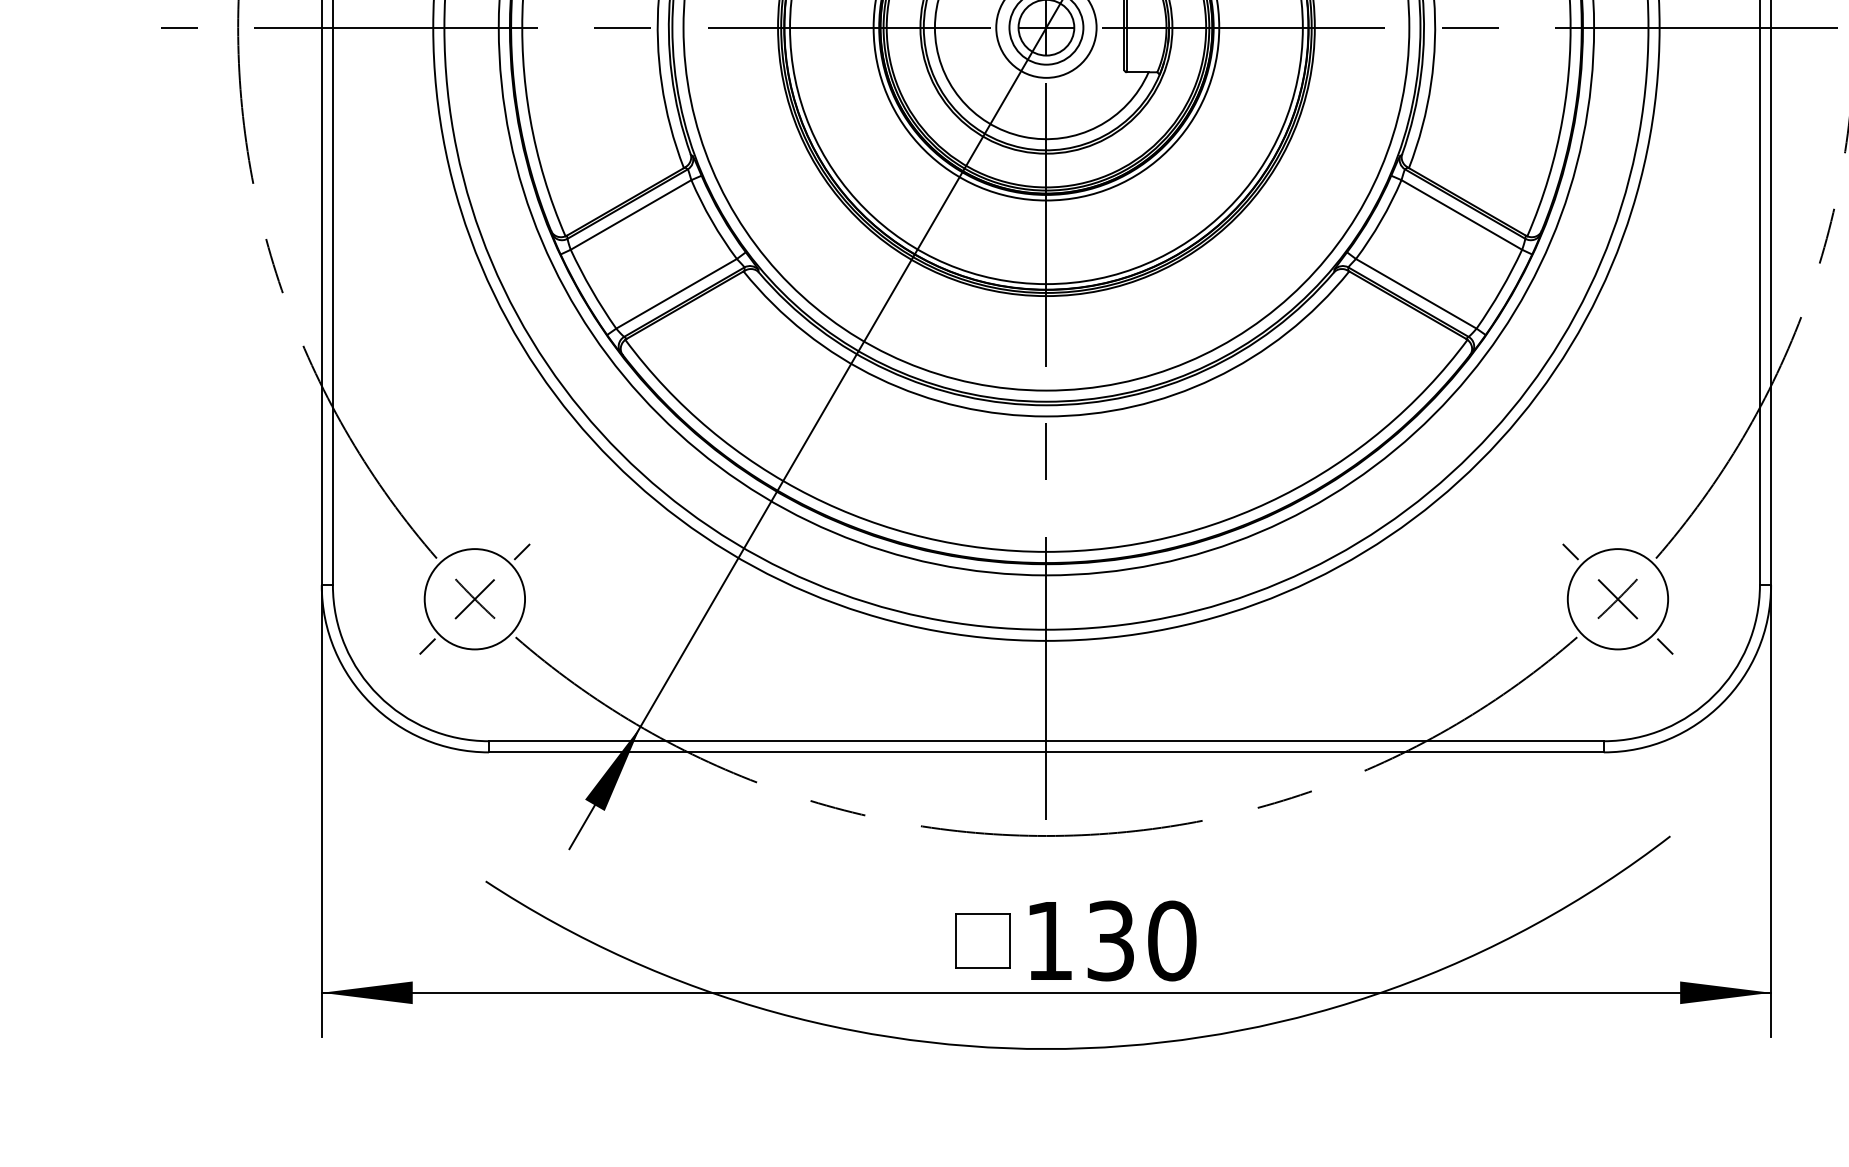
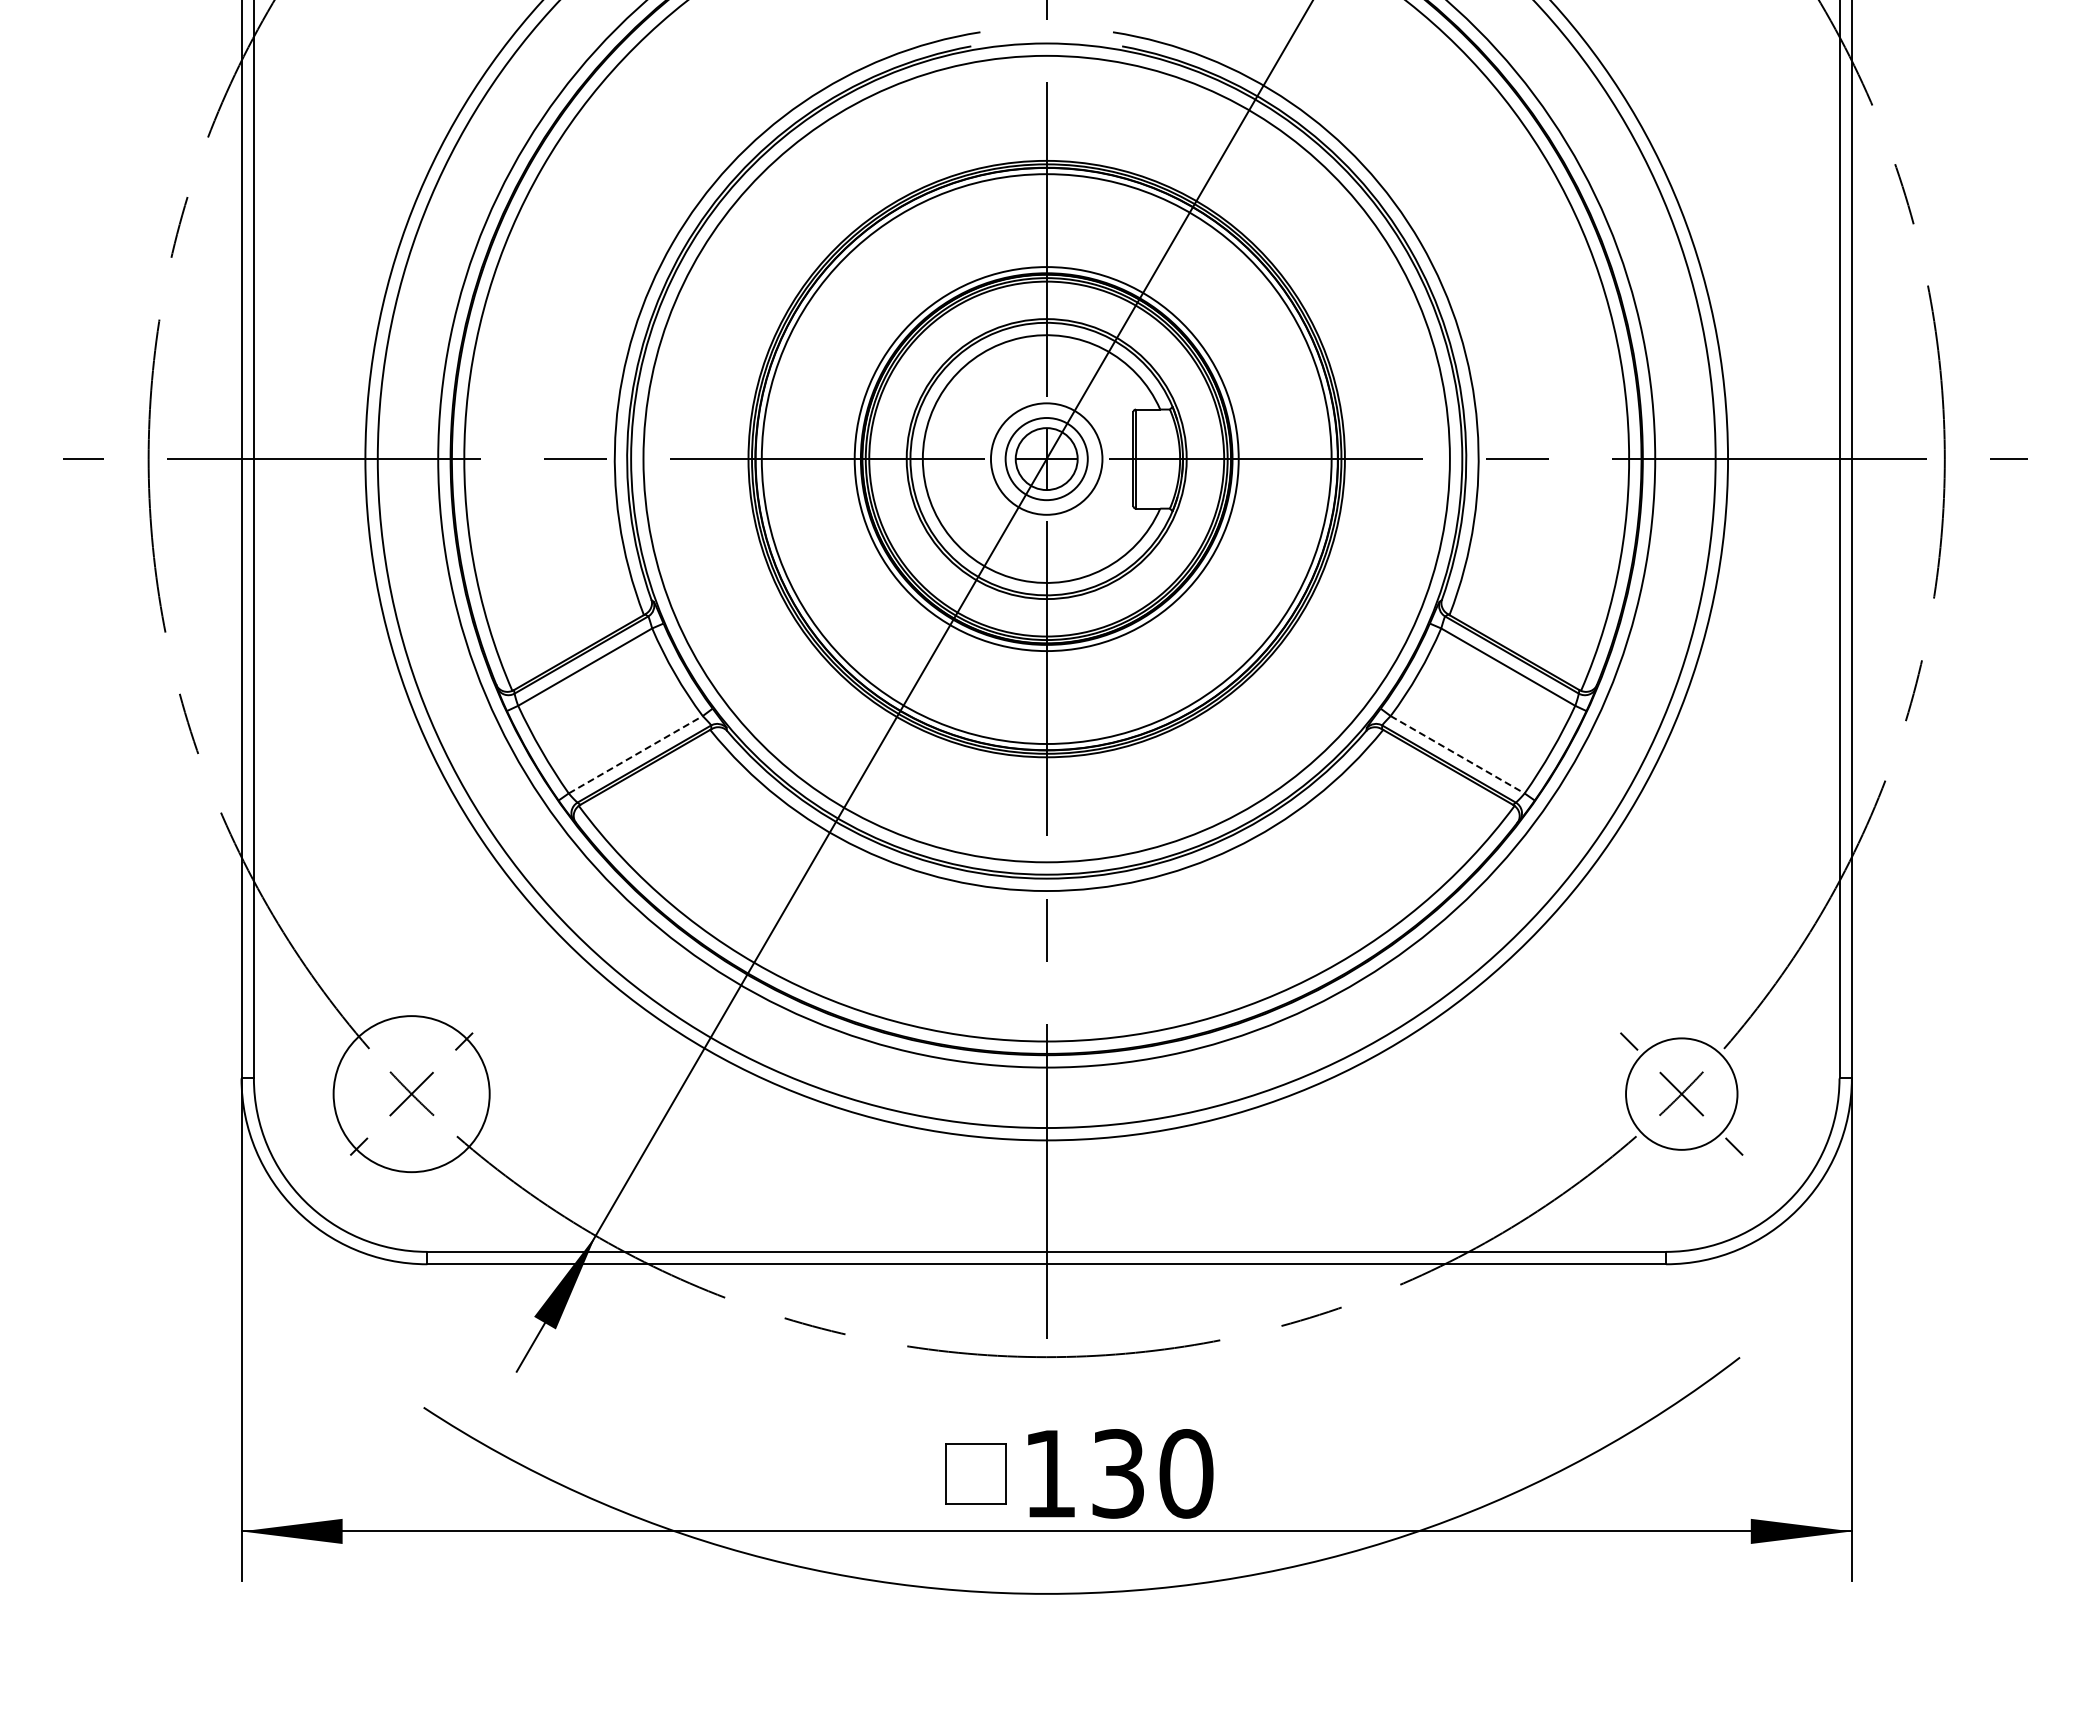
line: (677, 293) -> (636, 754), solid -> dashed
line: (1417, 294) -> (1458, 755), solid -> dashed
circle: (474, 598) -> (411, 1093), size x1.4

